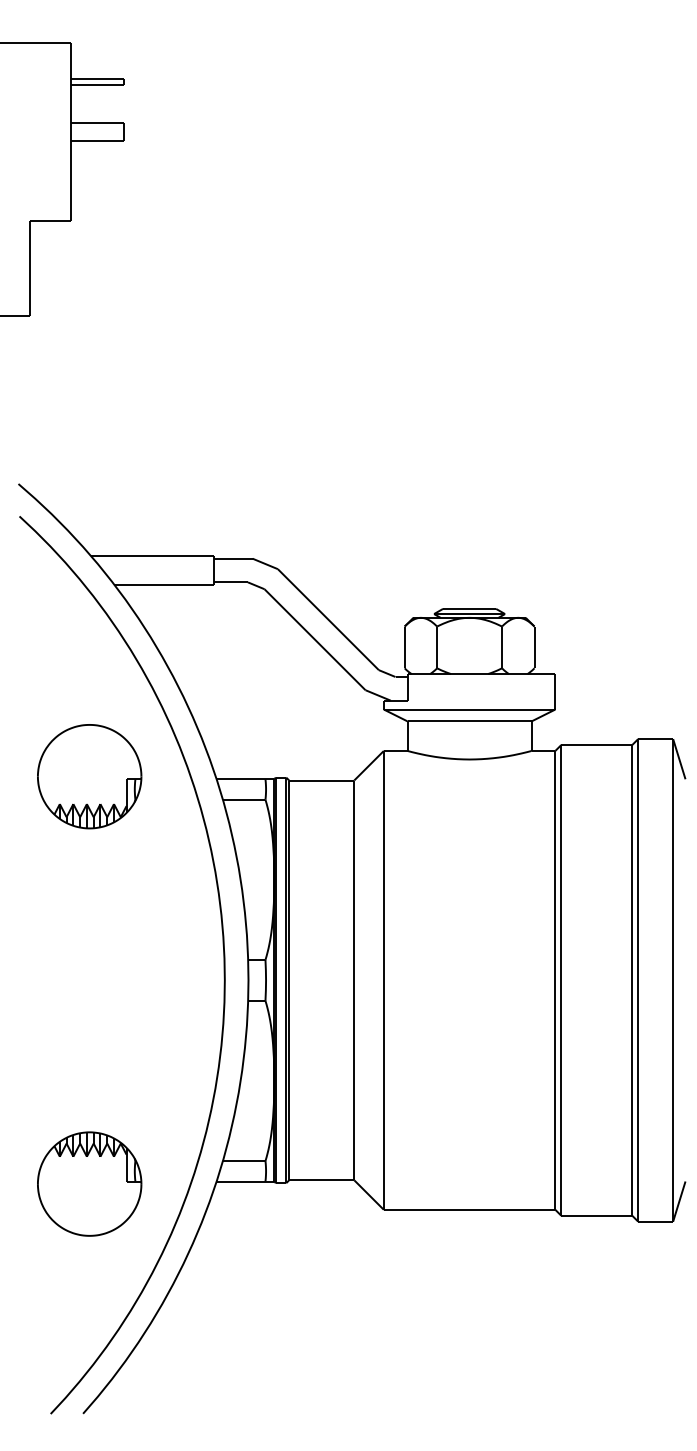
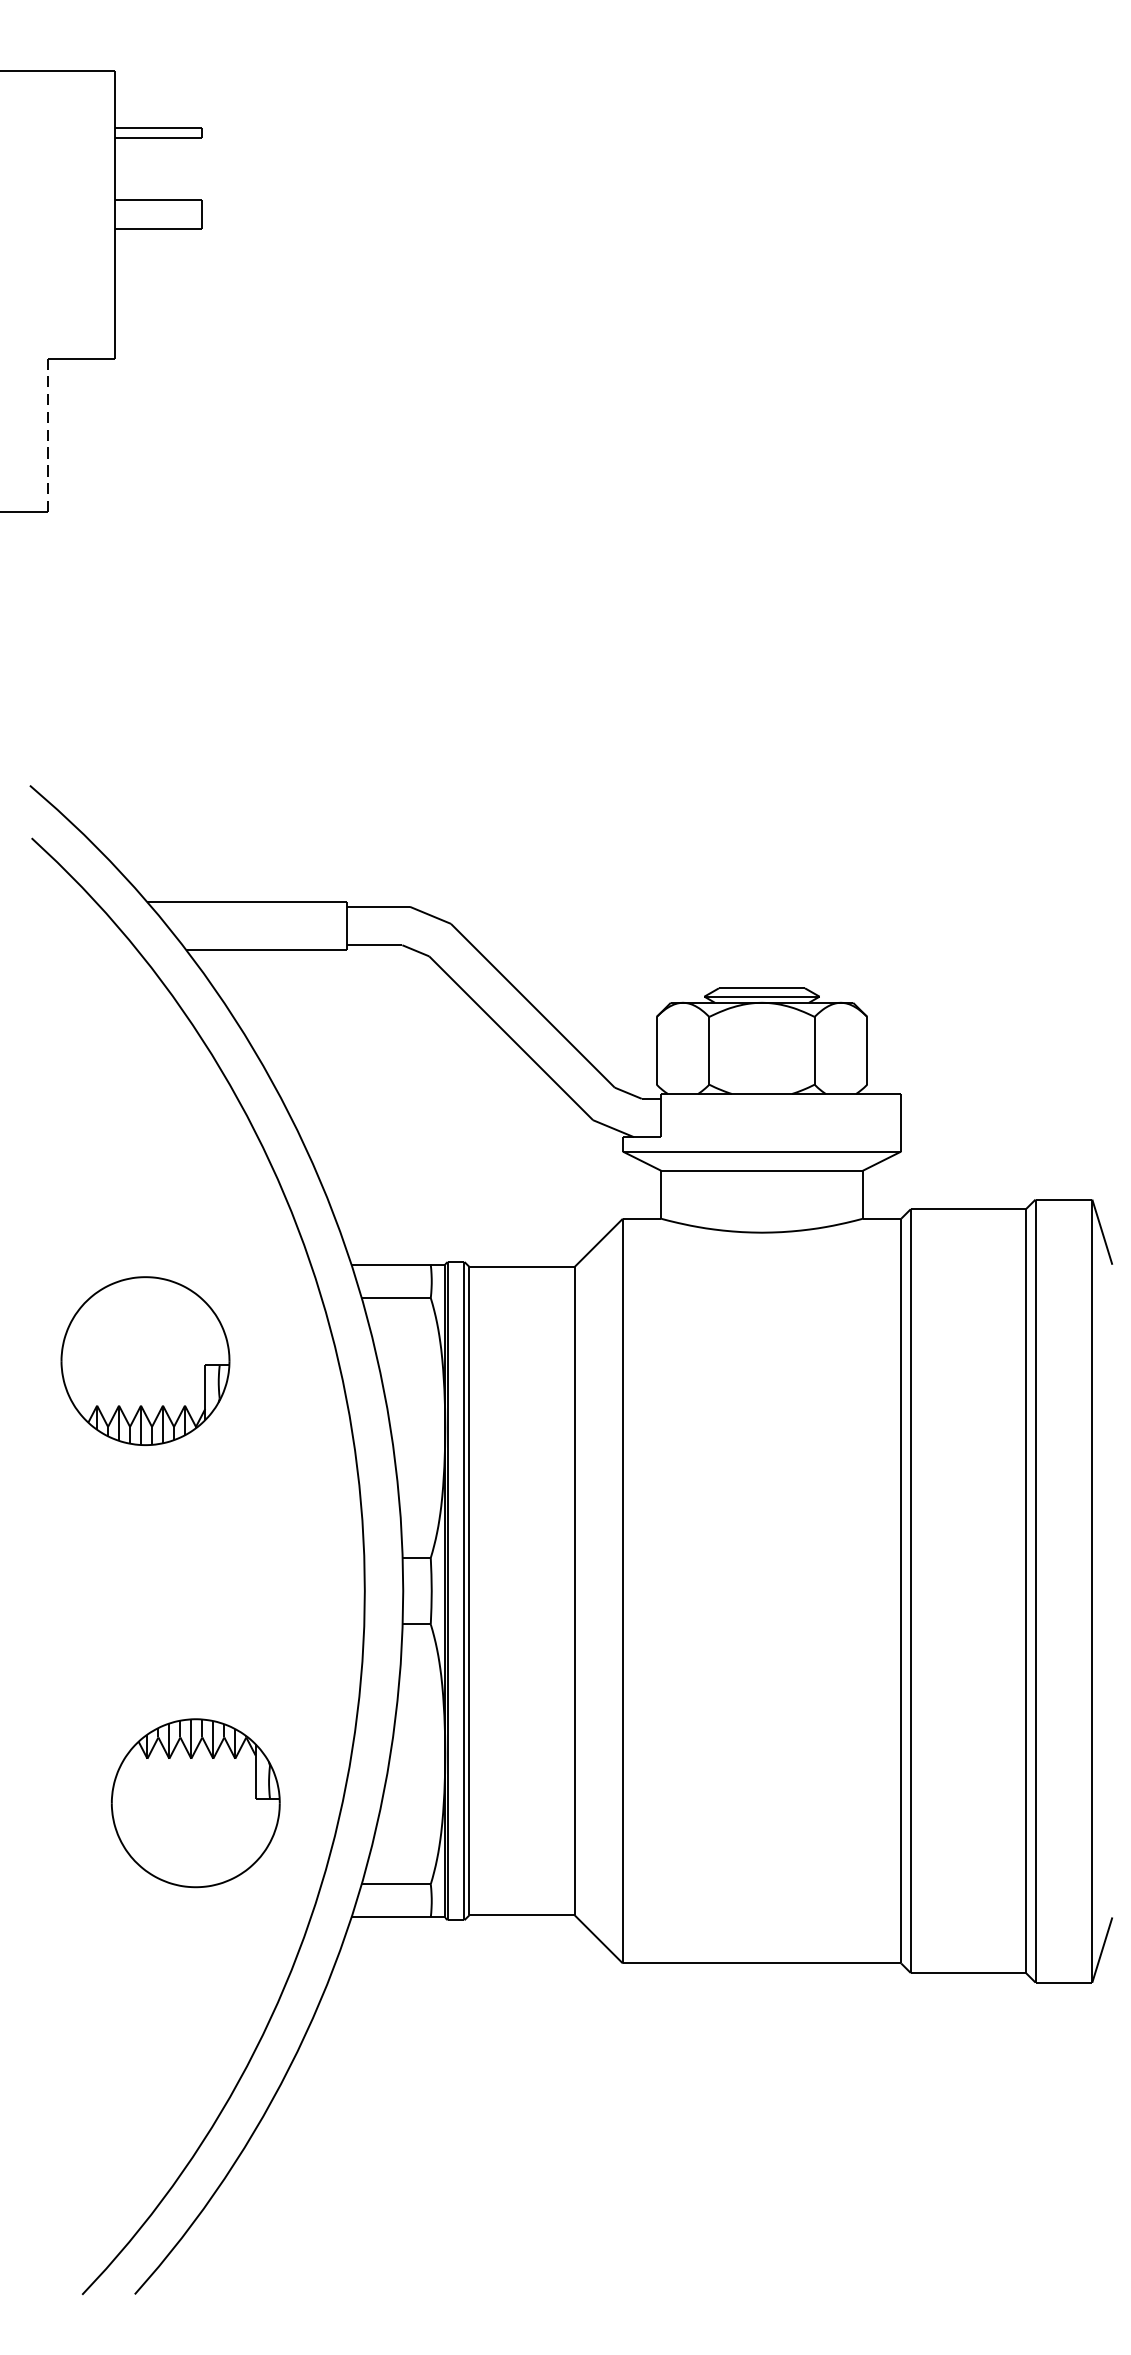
line: (29, 267) -> (47, 434), solid -> dashed
part: (89, 776) -> (145, 1360), moved
part: (89, 1183) -> (195, 1802), moved

